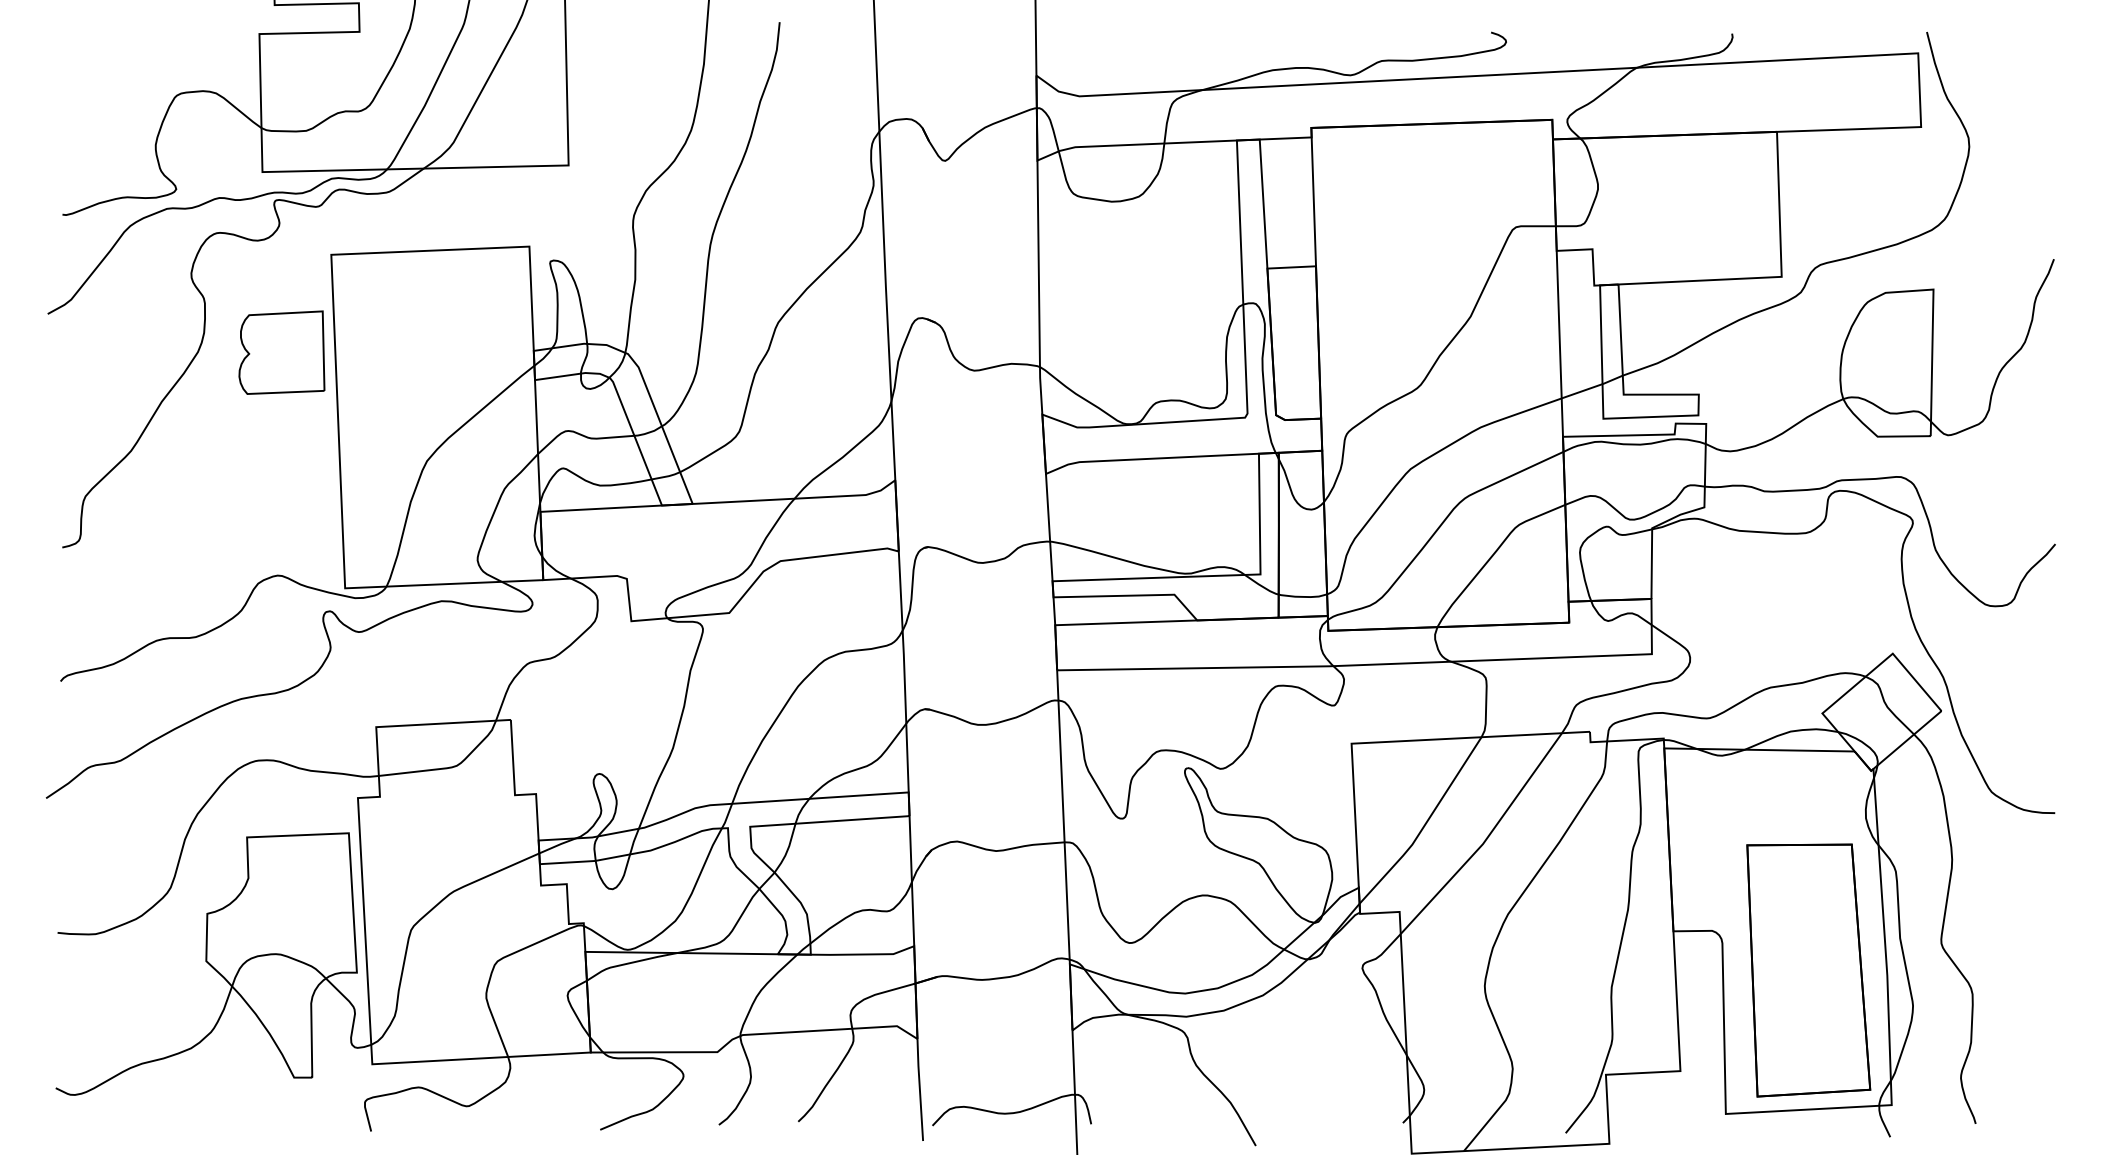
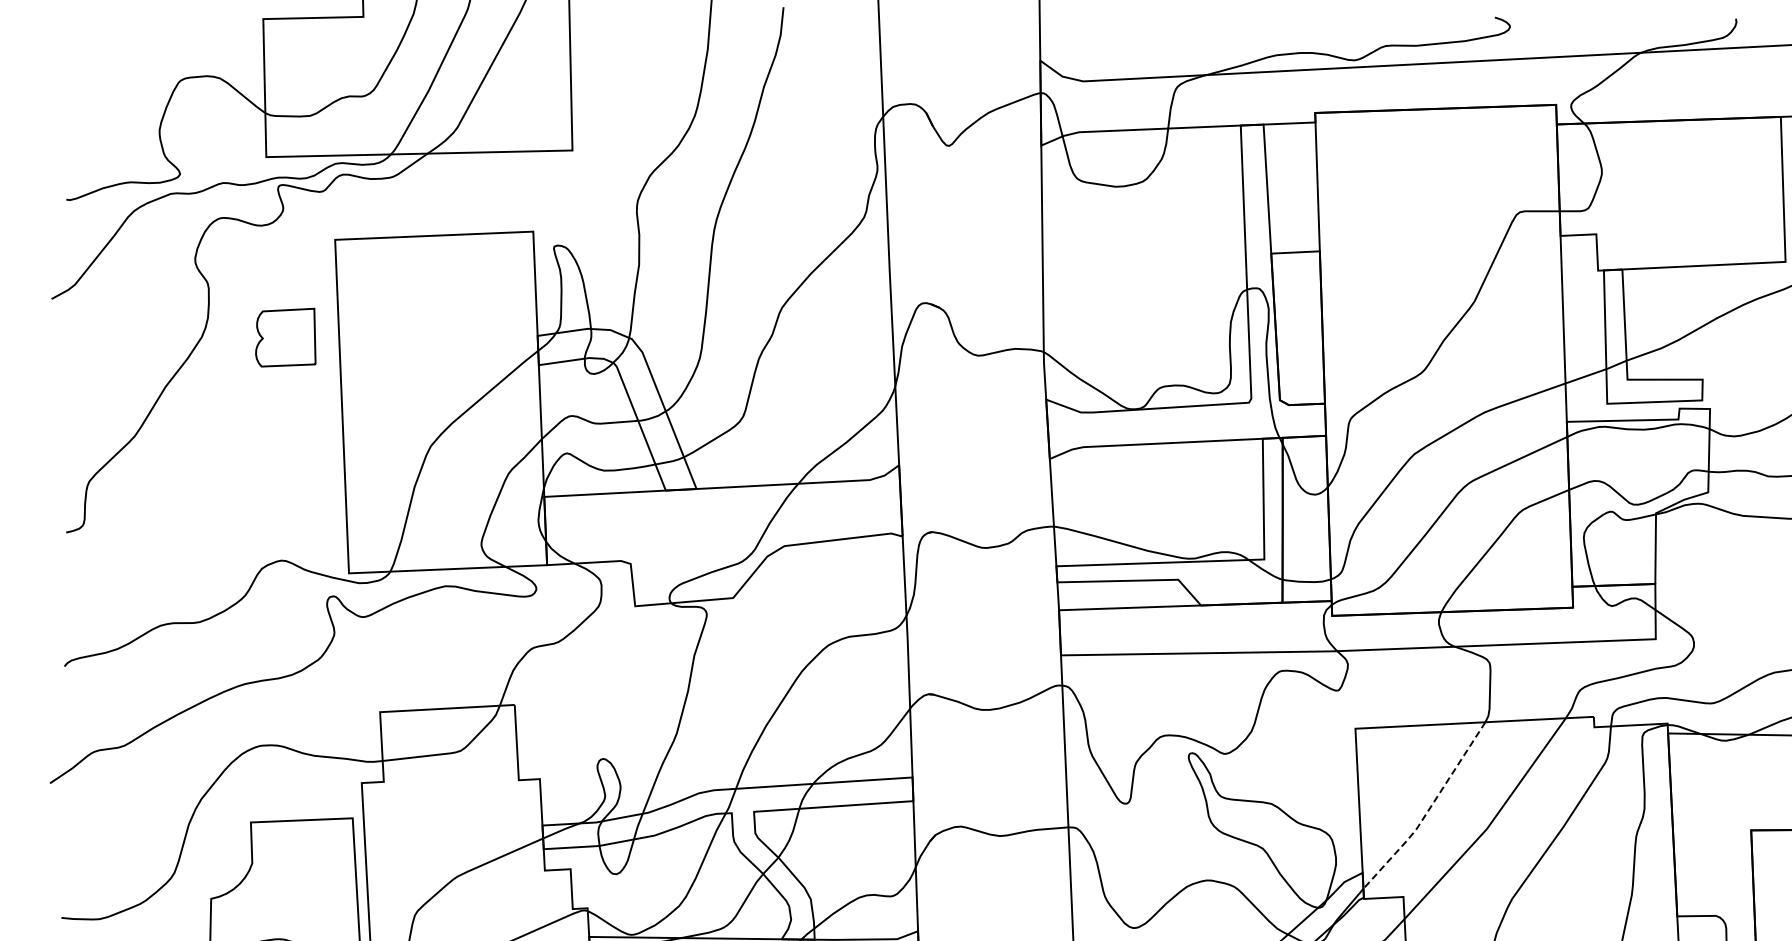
part: (281, 352) -> (285, 337), size x0.7
line: (1424, 825) -> (1428, 810), solid -> dashed

